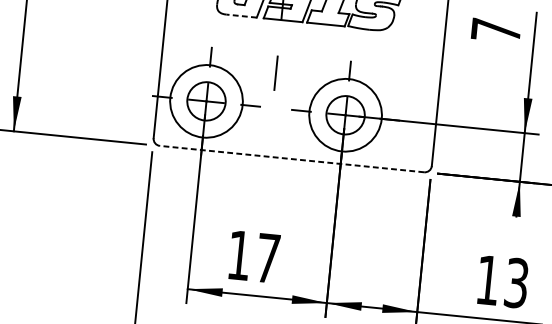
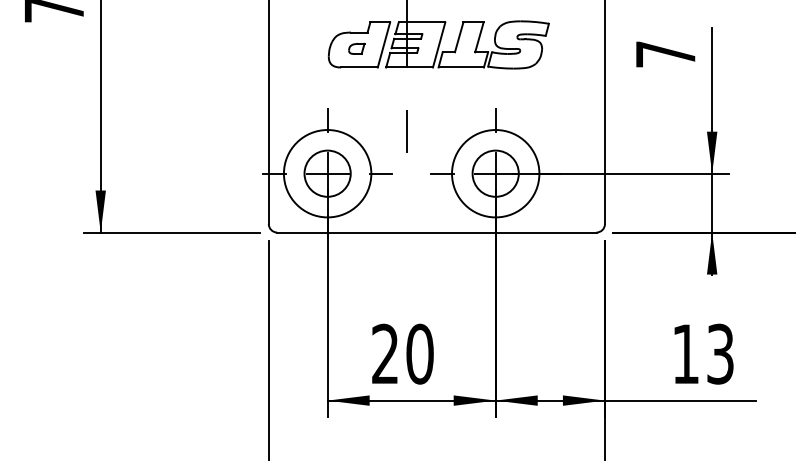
line: (240, 16) -> (358, 67), dashed -> solid
line: (291, 159) -> (436, 232), dashed -> solid
text: (253, 256) -> (402, 353), 17 -> 20

